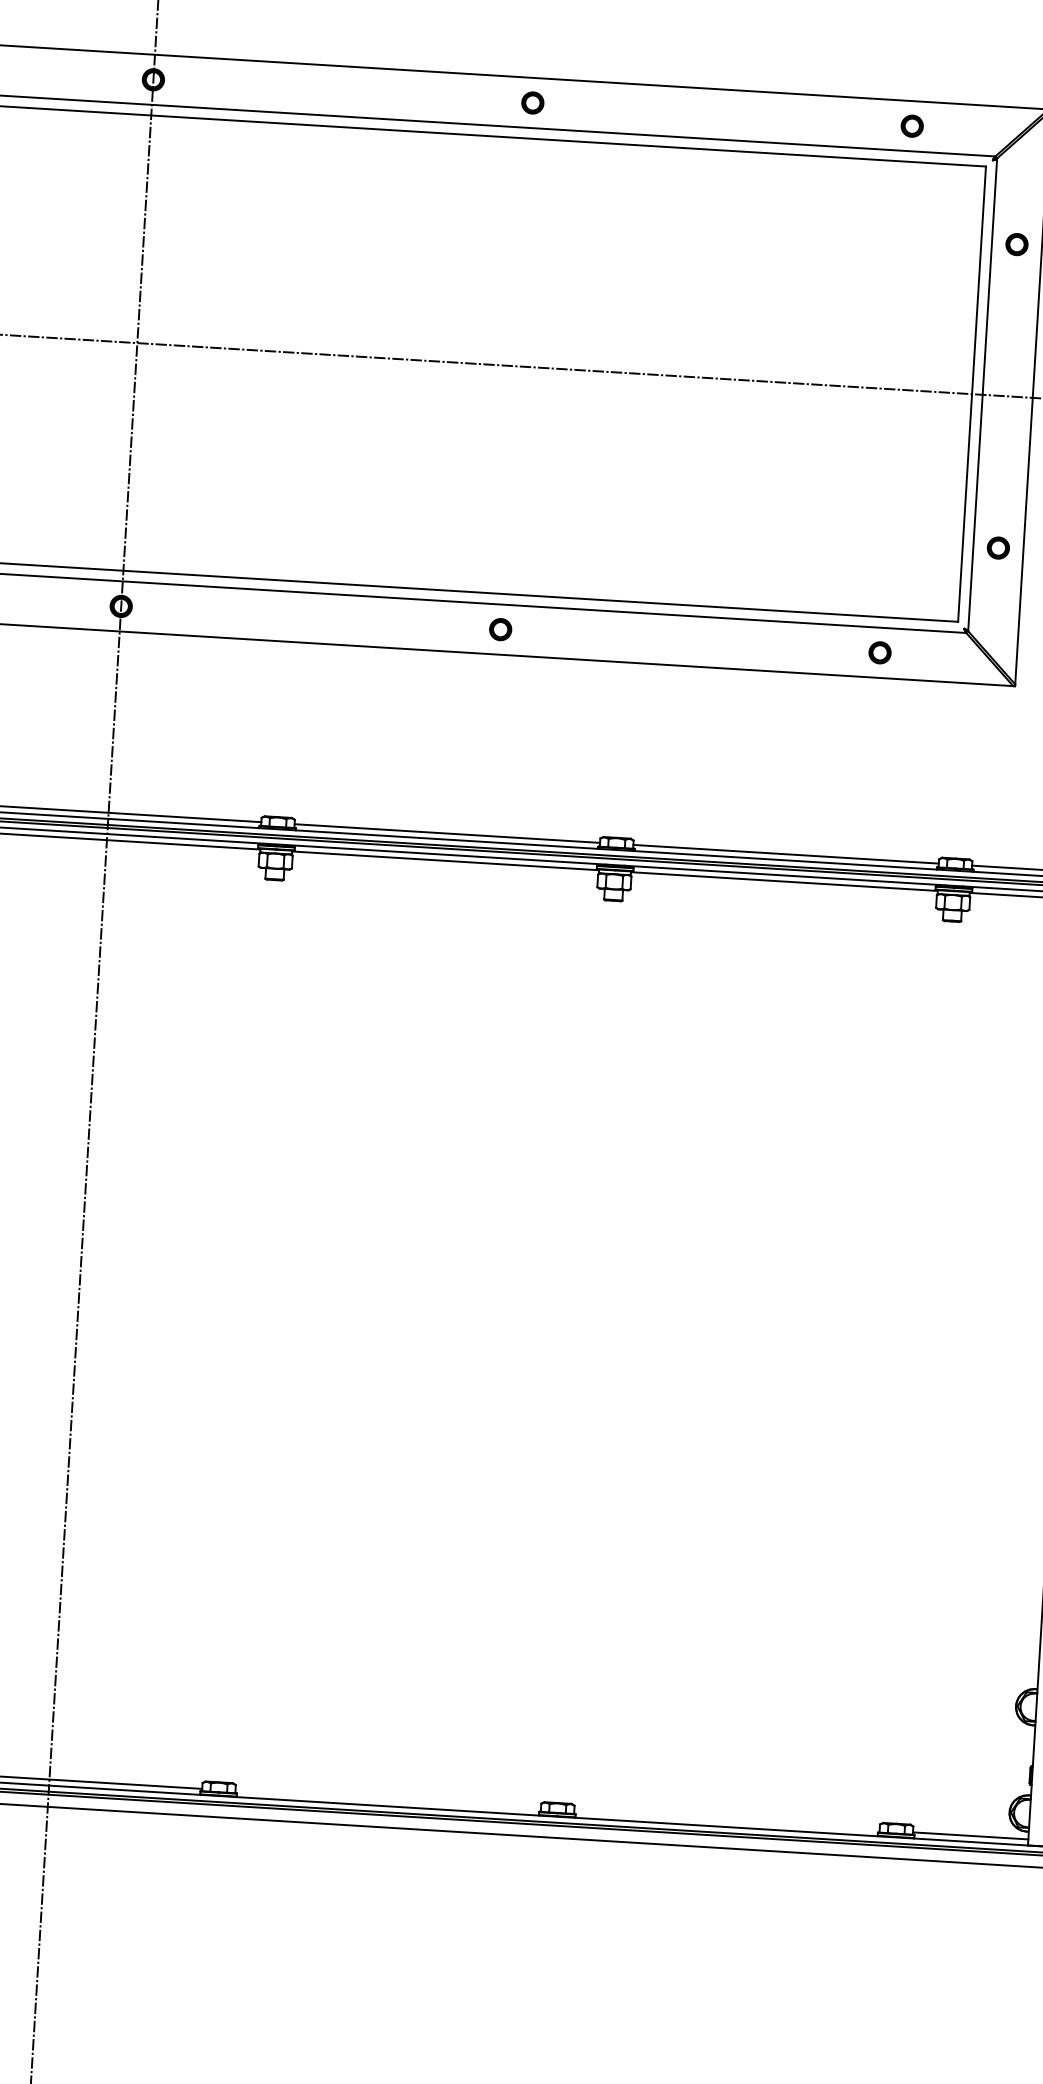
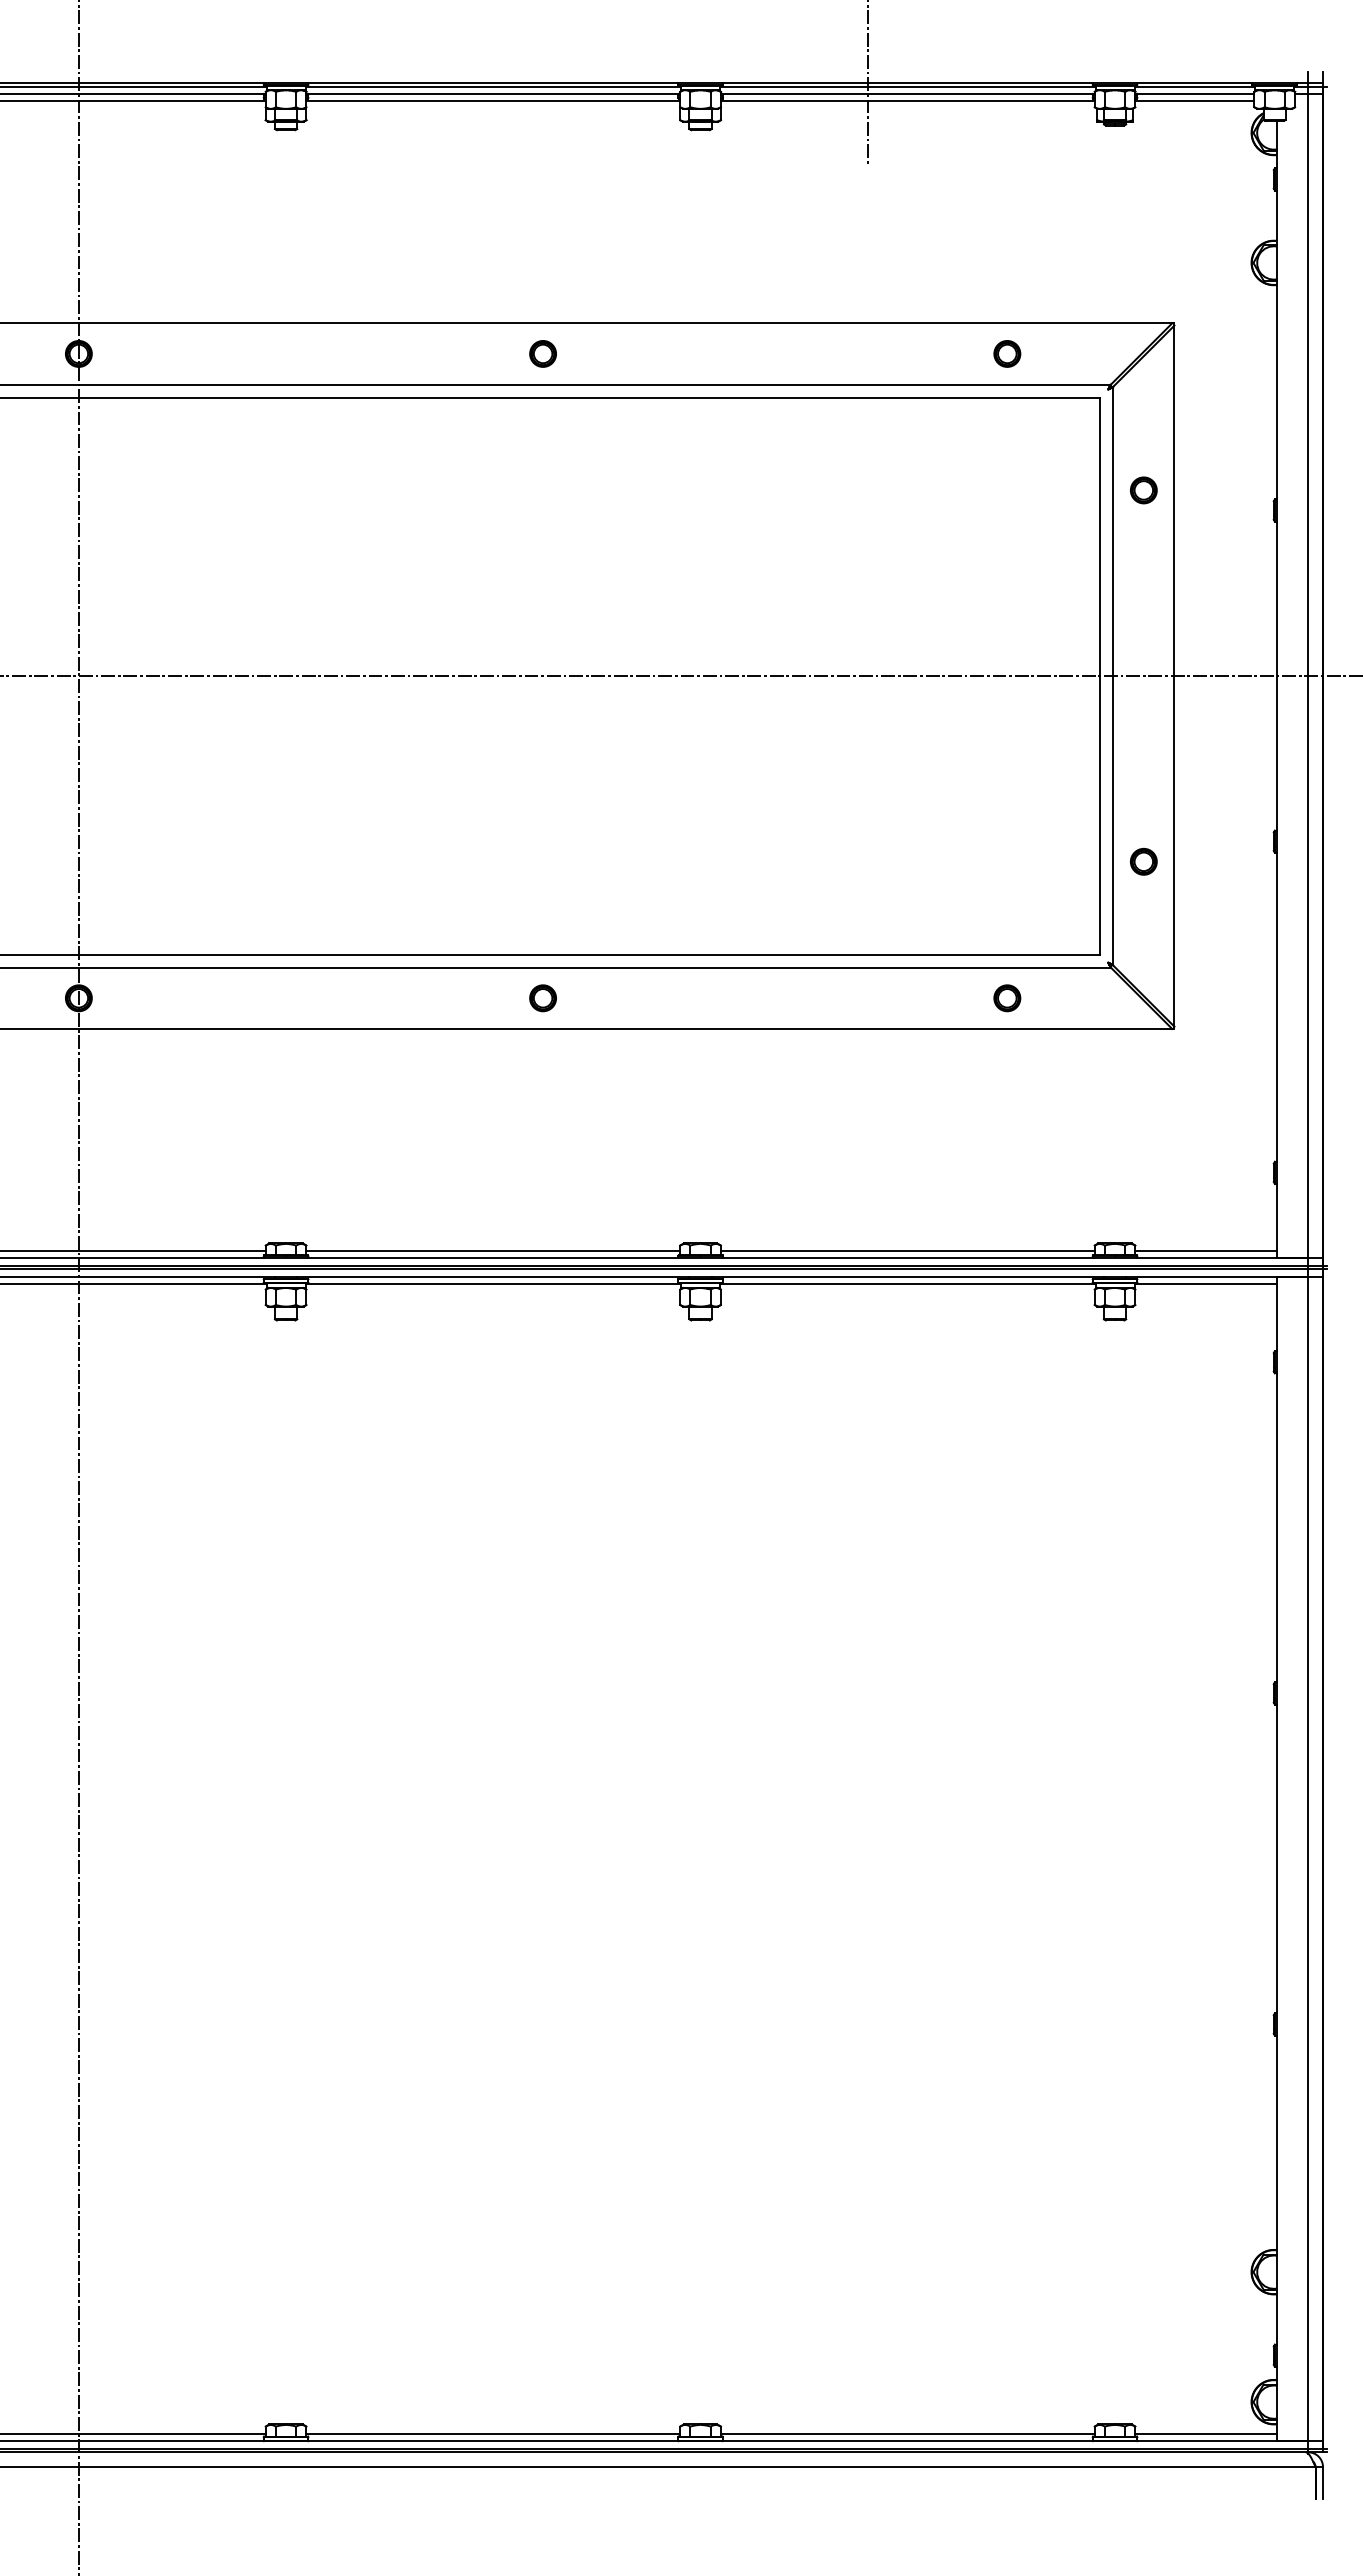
line: (388, 1800) -> (493, 2433), added
line: (726, 1820) -> (907, 2433), added

